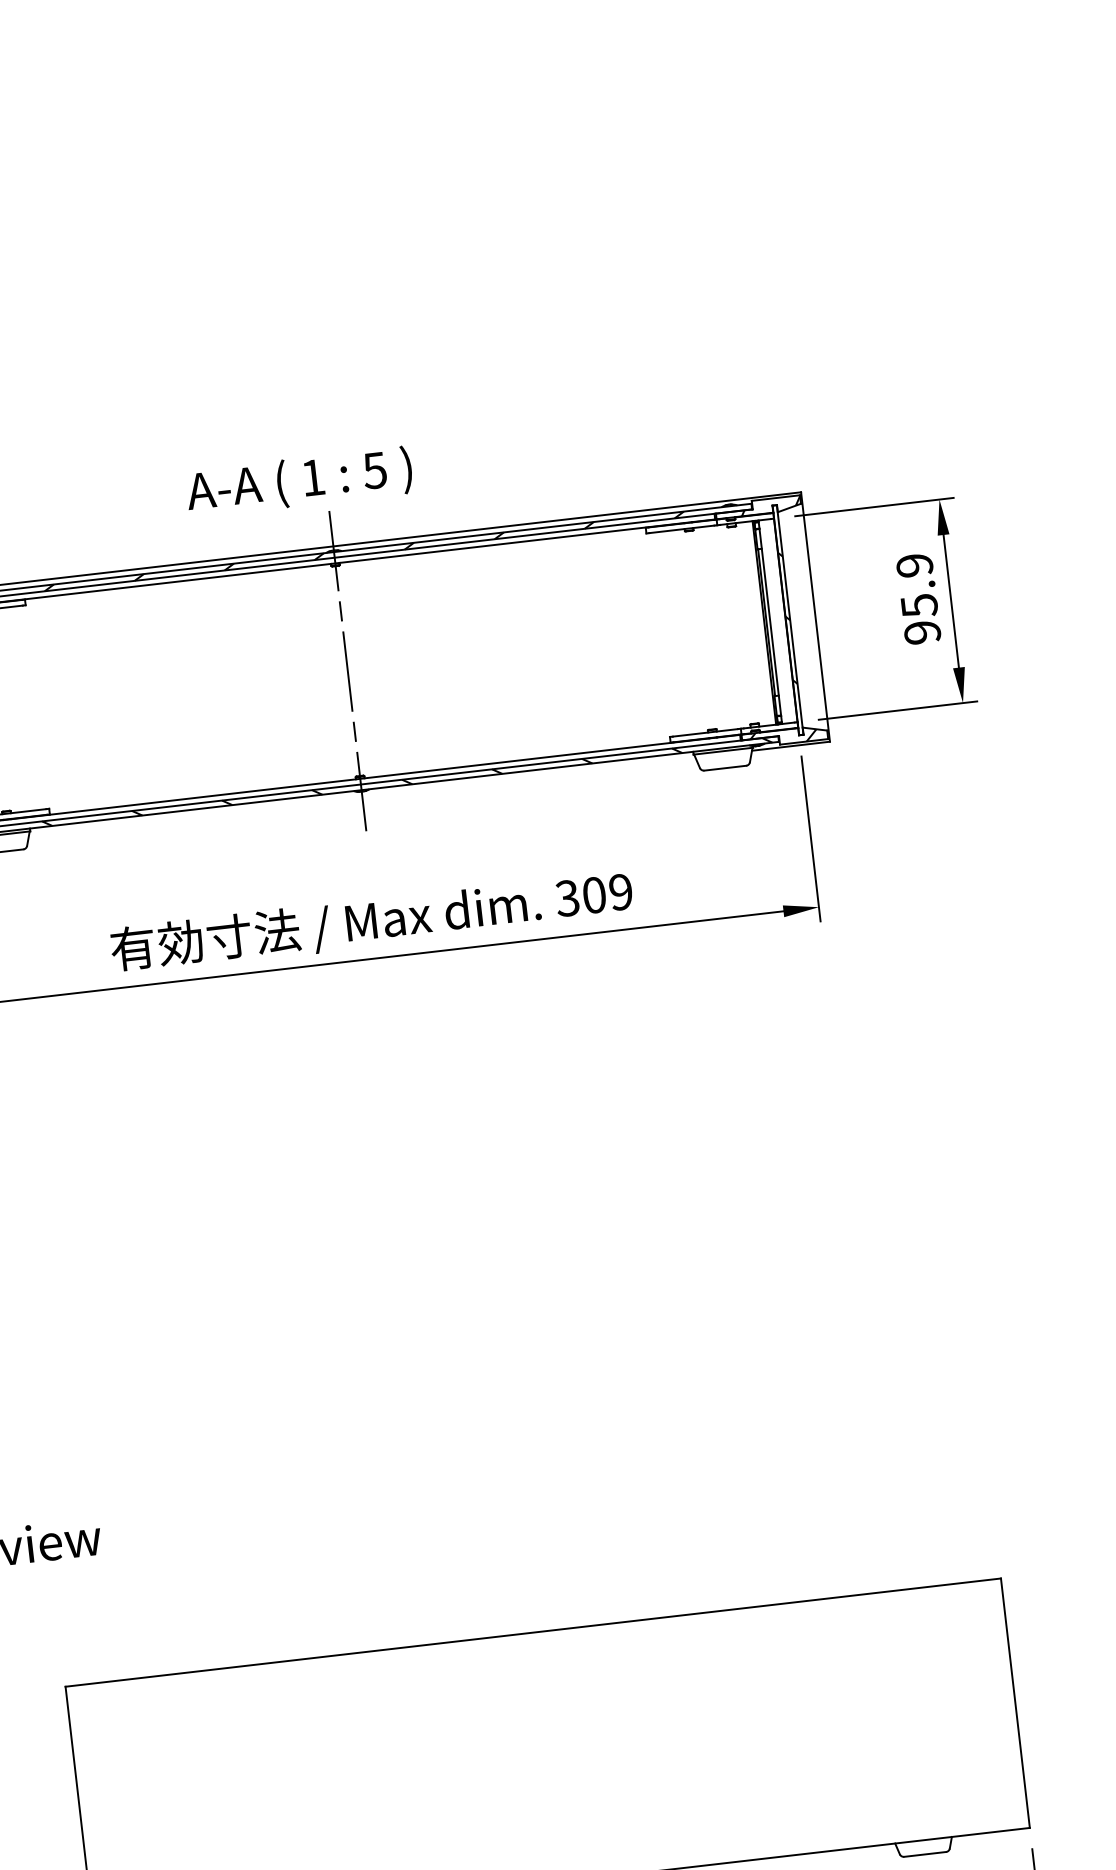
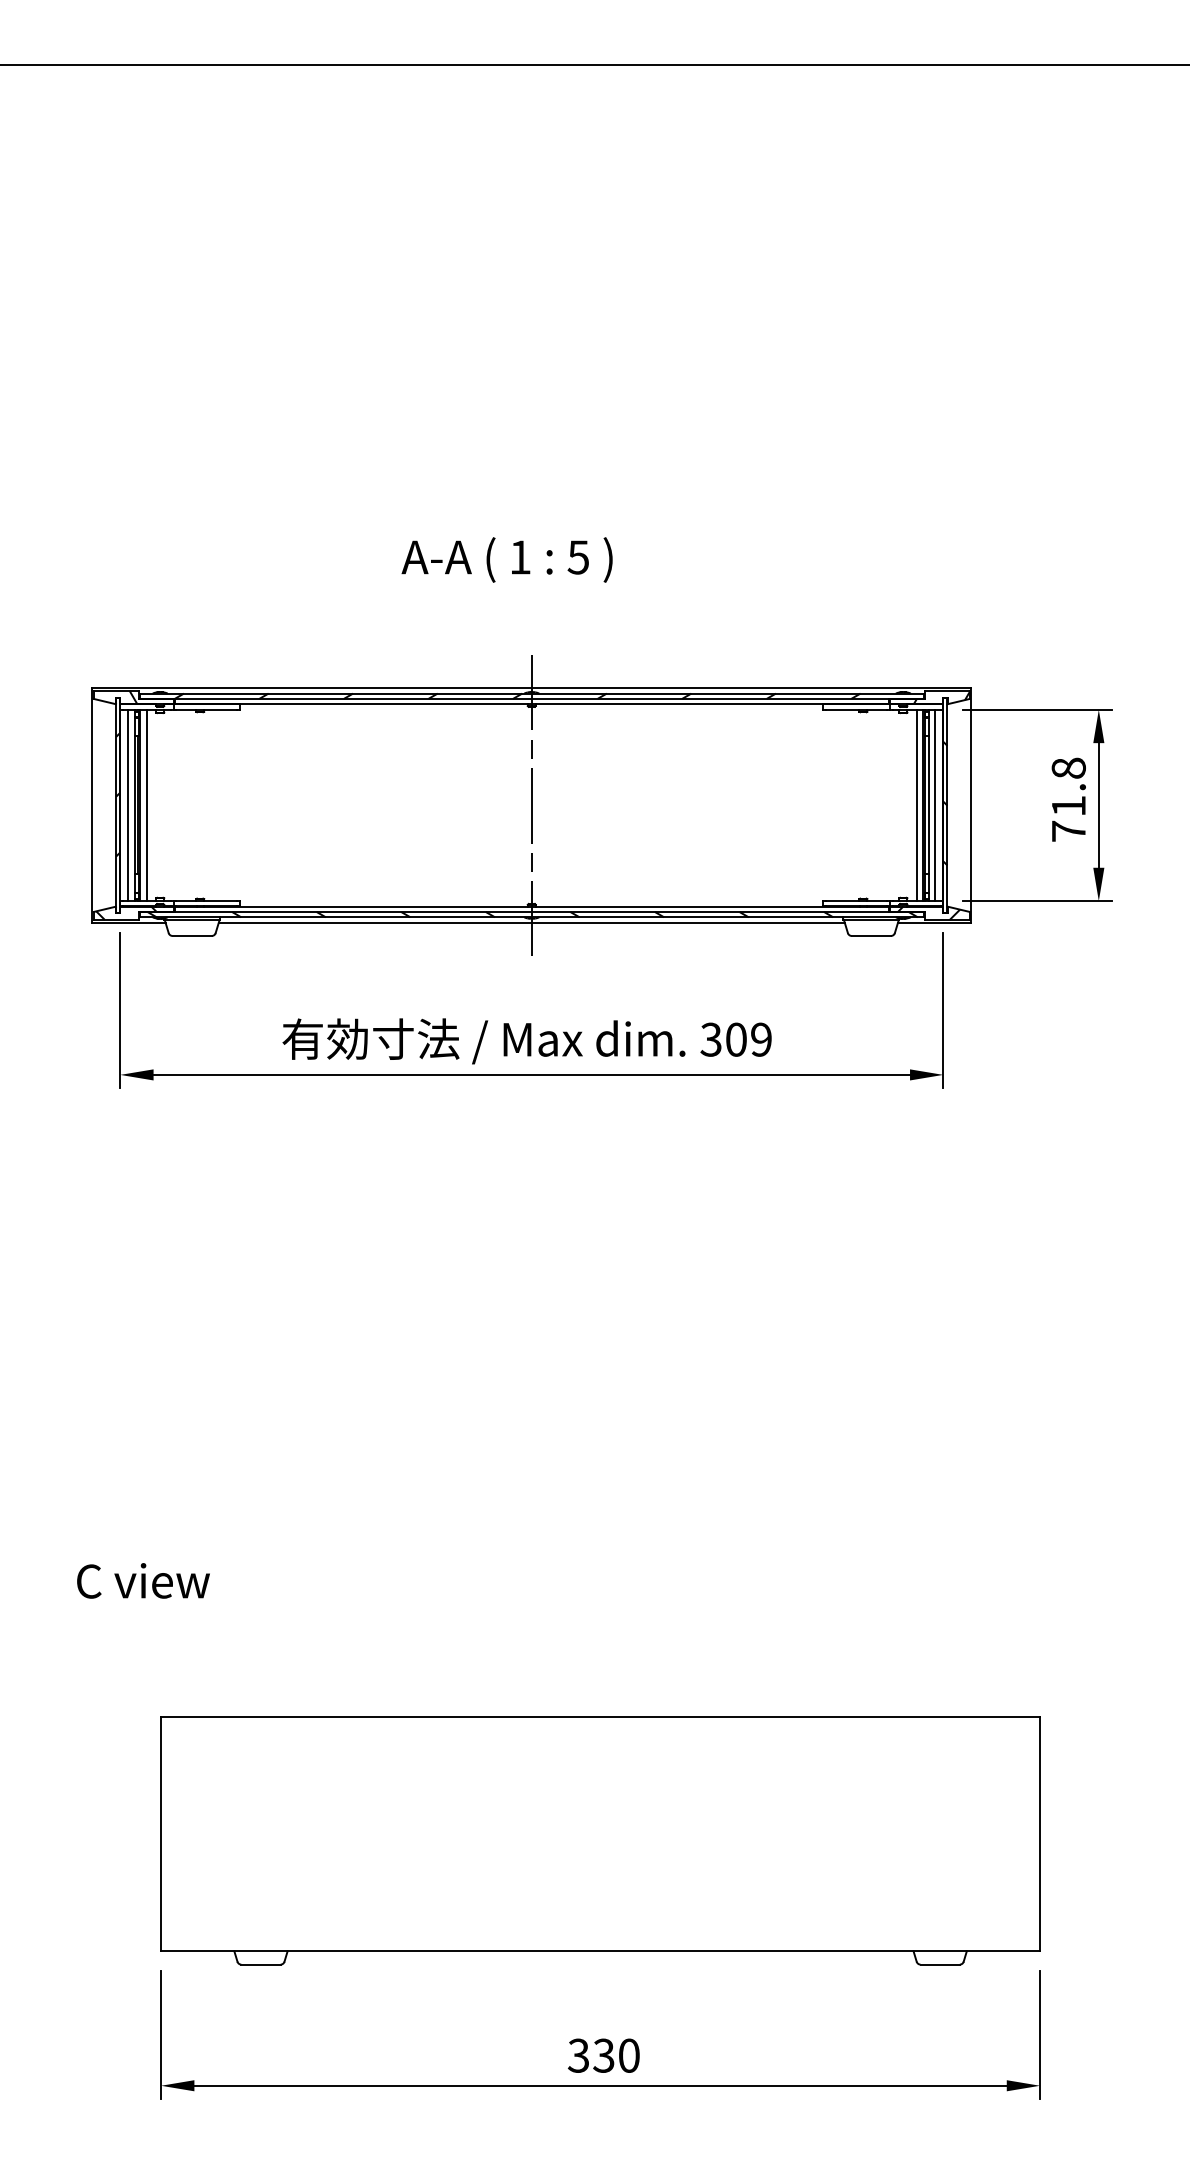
text: (298, 481) -> (506, 559), moved
text: (918, 598) -> (1068, 799), 95.9 -> 71.8
line: (777, 621) -> (935, 805), added
line: (757, 623) -> (916, 805), added
line: (361, 795) -> (531, 922), added

